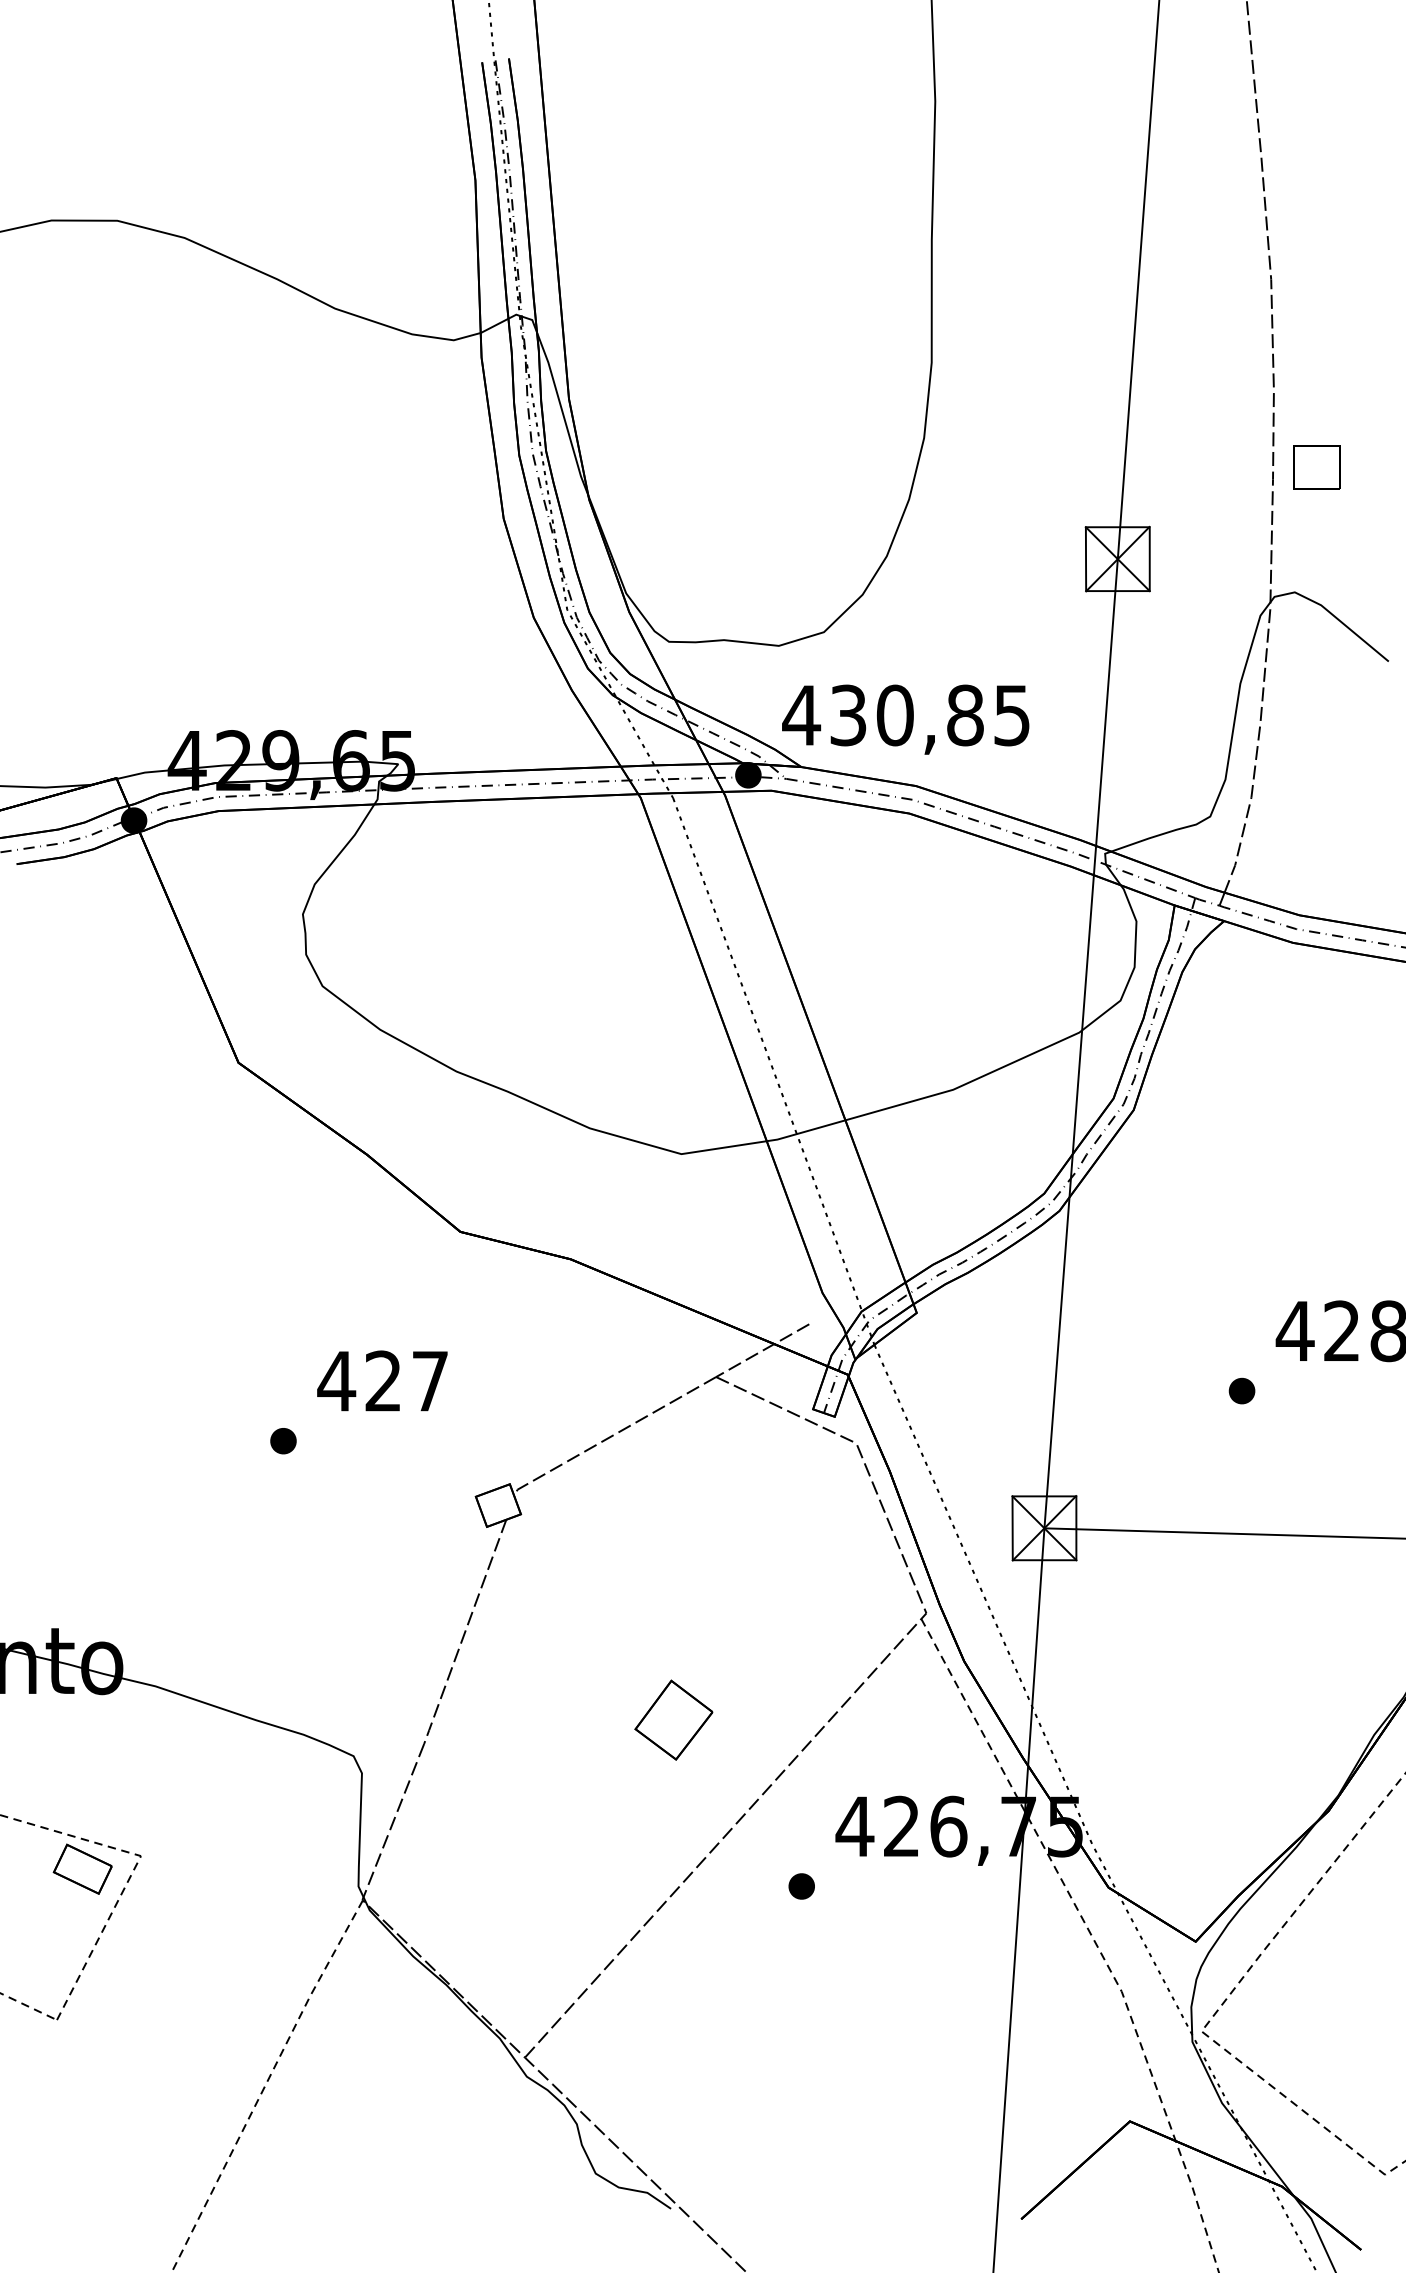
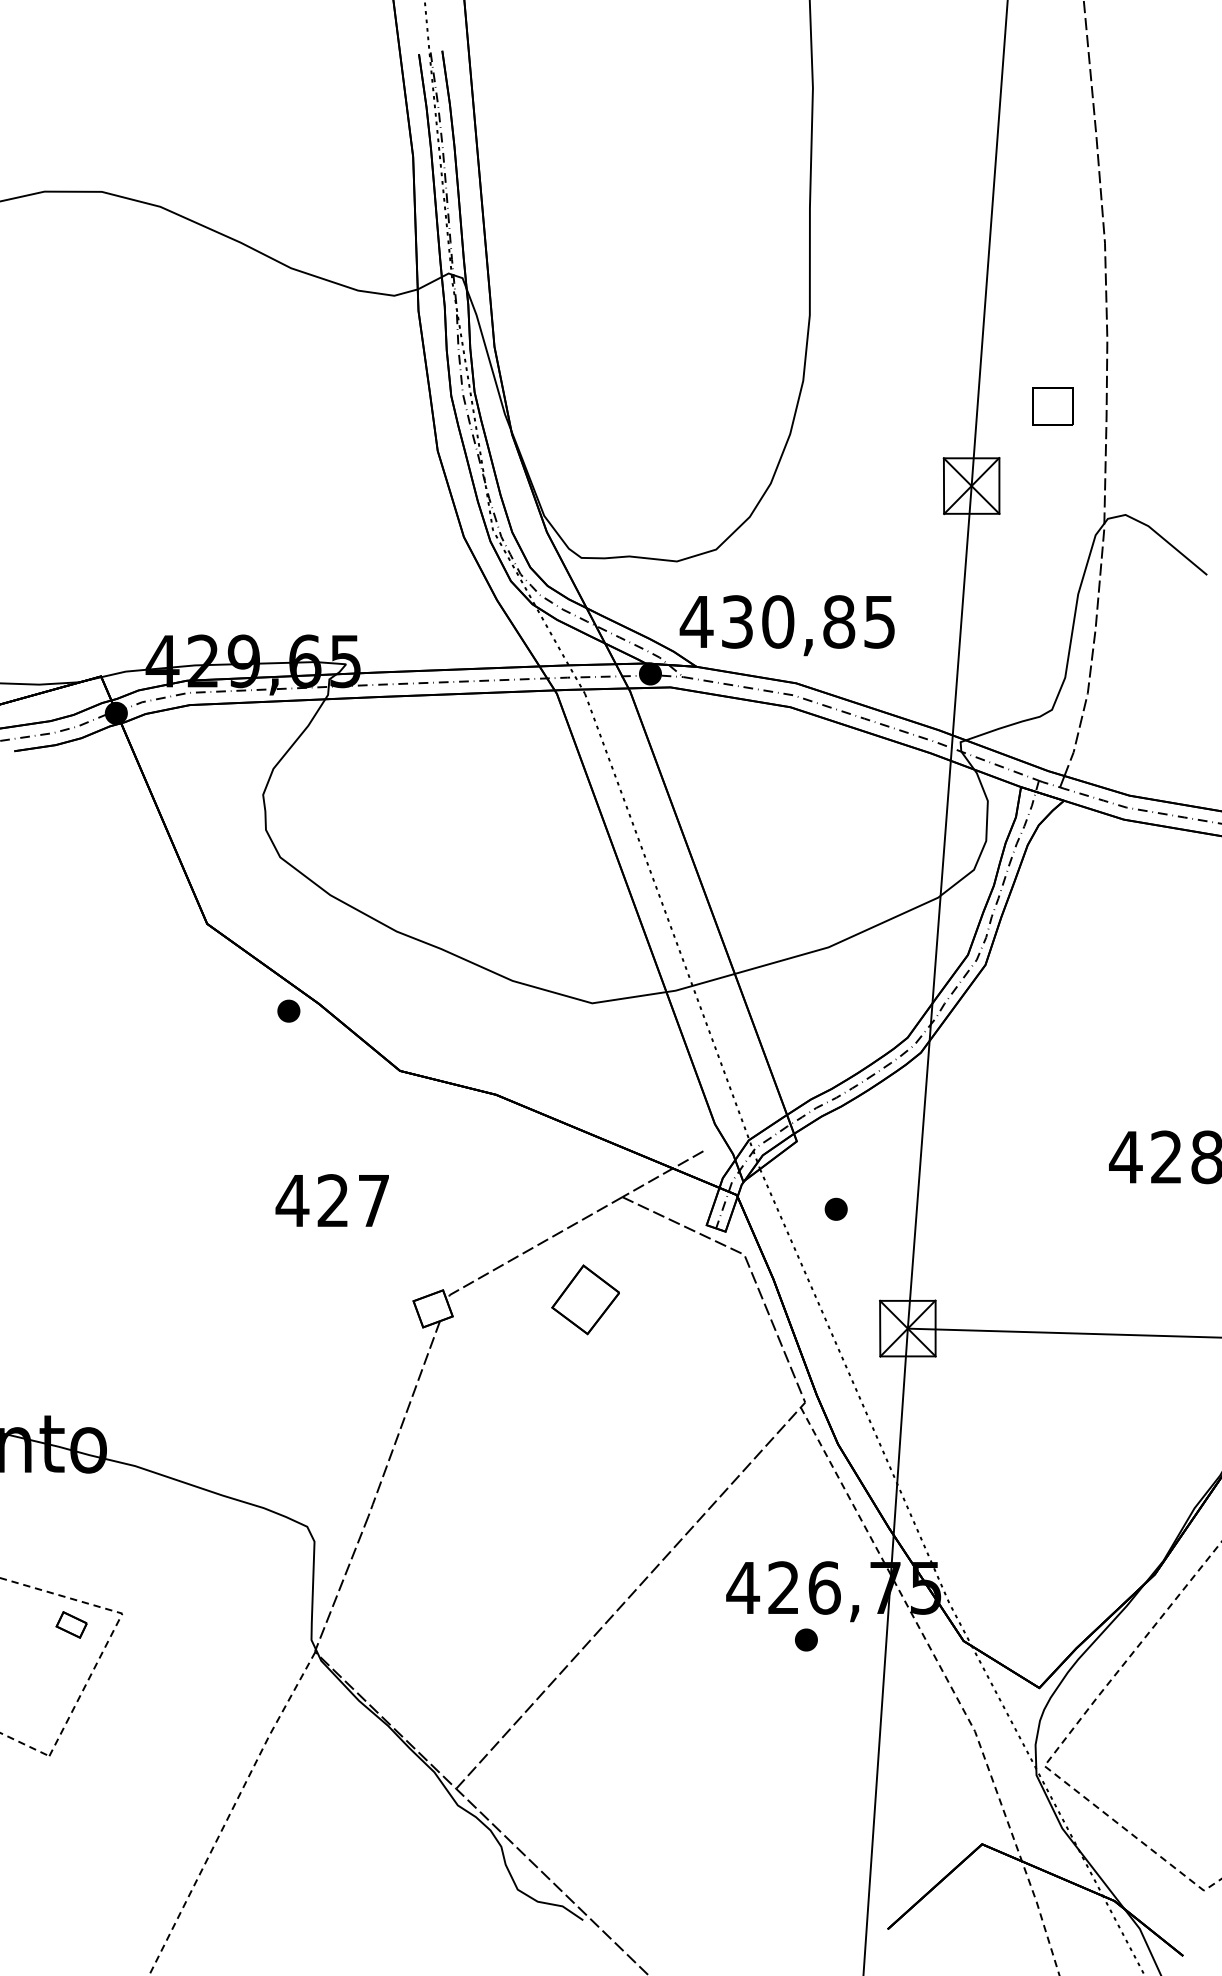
part: (1316, 467) -> (1053, 406), moved
part: (1241, 1390) -> (835, 1208), moved
part: (283, 1441) -> (288, 1011), moved
part: (673, 1719) -> (585, 1299), moved
part: (82, 1868) -> (71, 1624), size x0.6
part: (801, 1886) -> (806, 1640), moved

